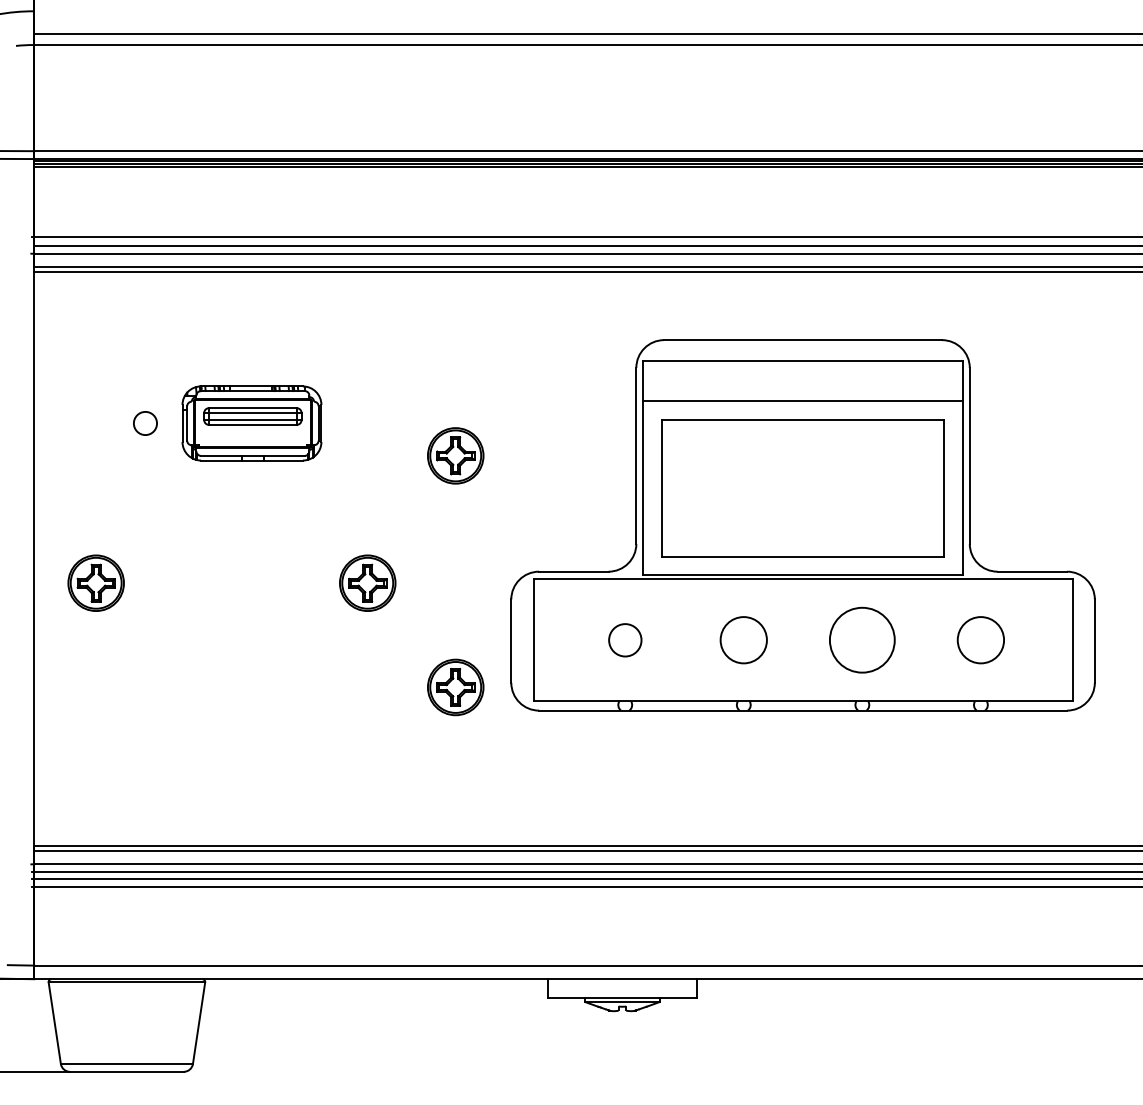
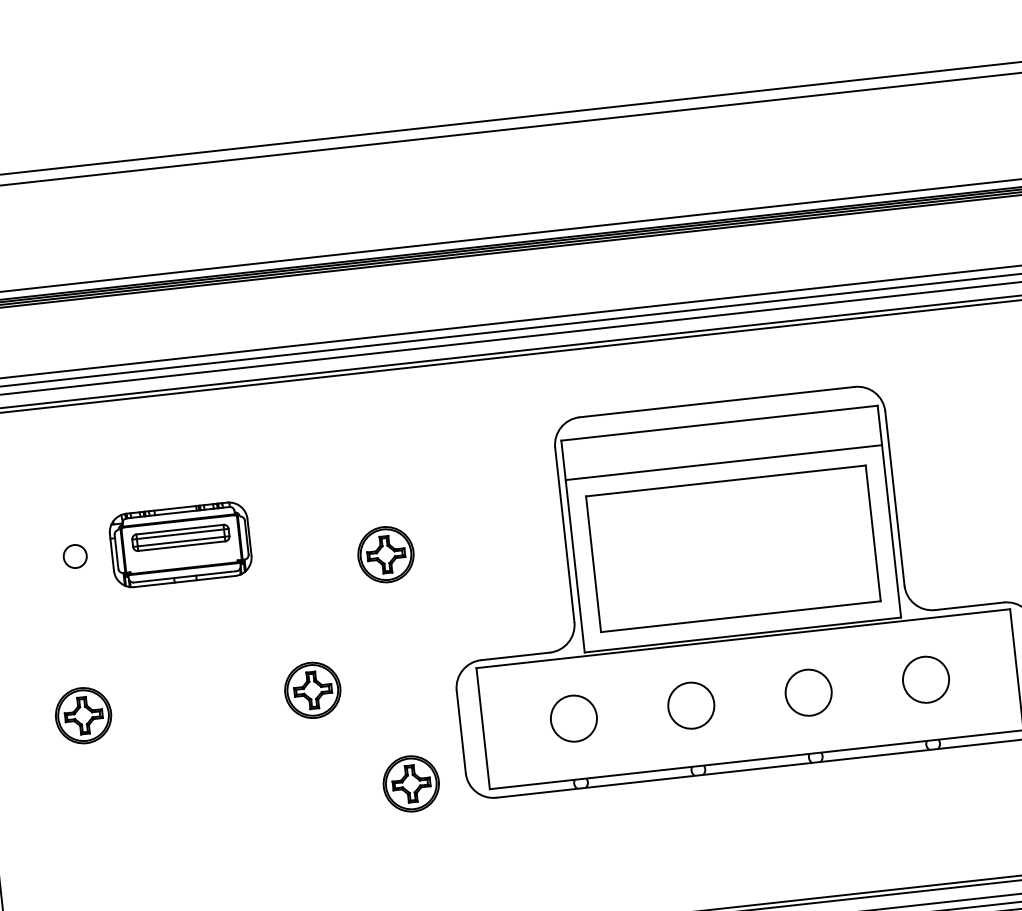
part: (95, 582) -> (82, 715), moved
circle: (625, 640) -> (574, 718), size x1.43
circle: (862, 640) -> (808, 692), size x0.71

